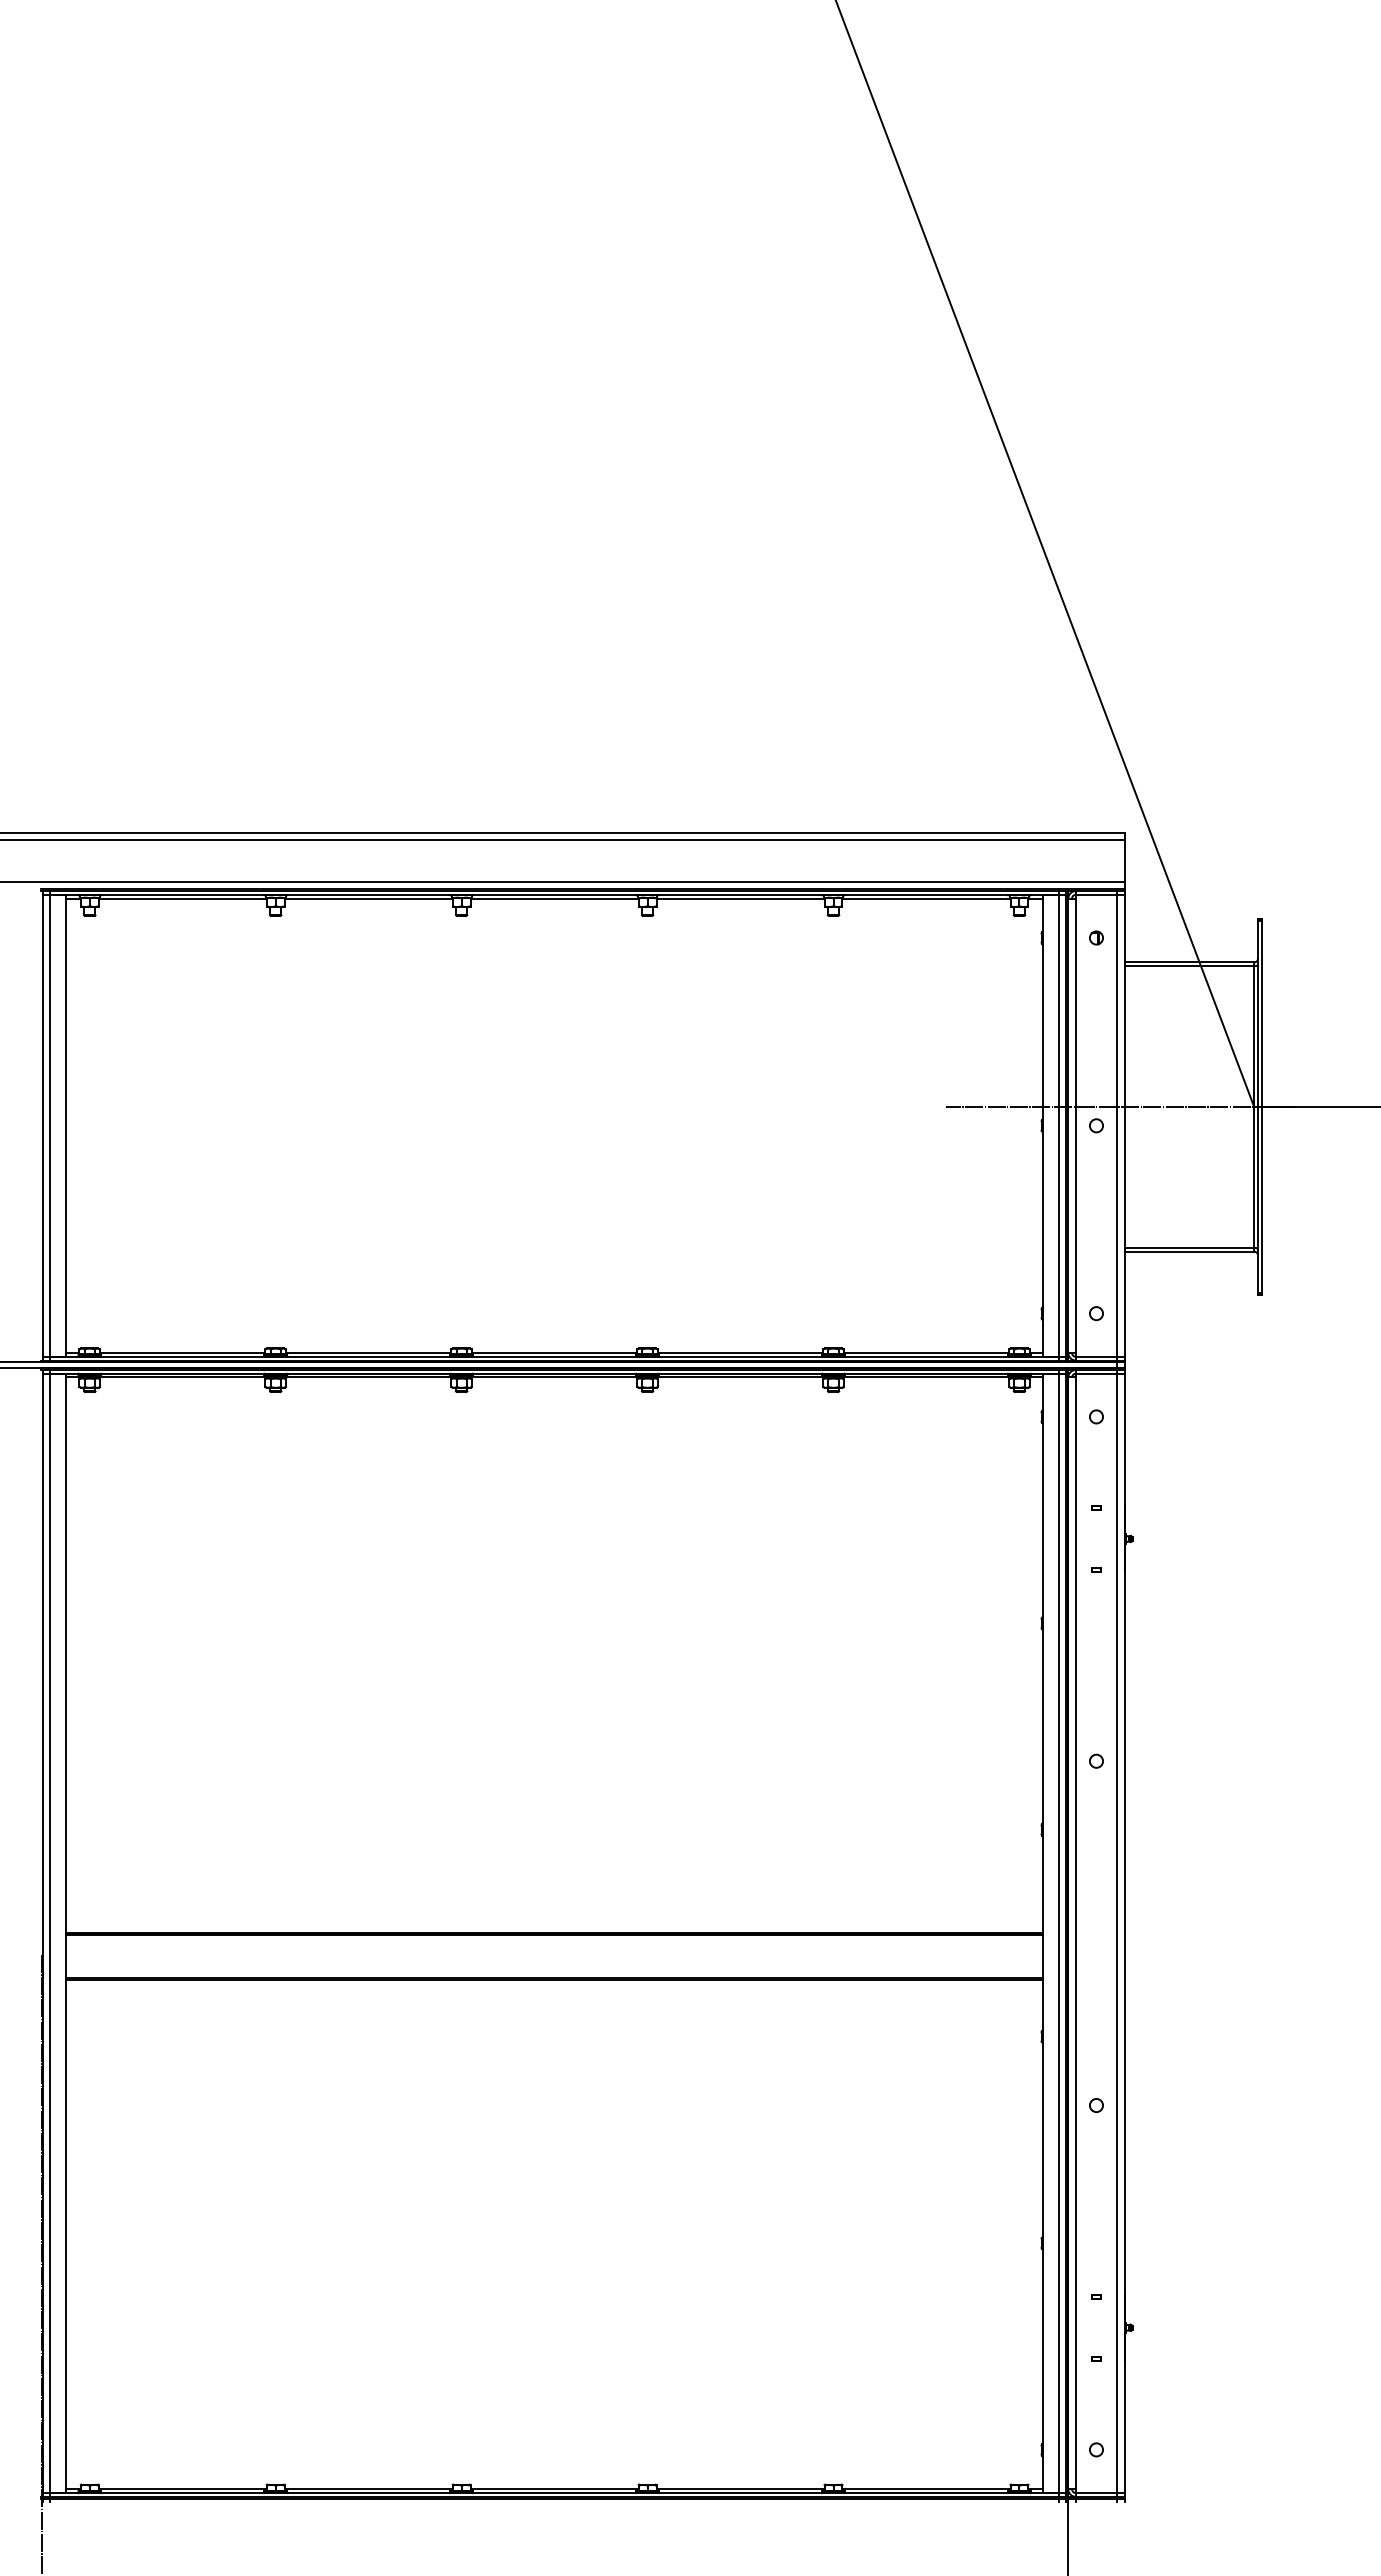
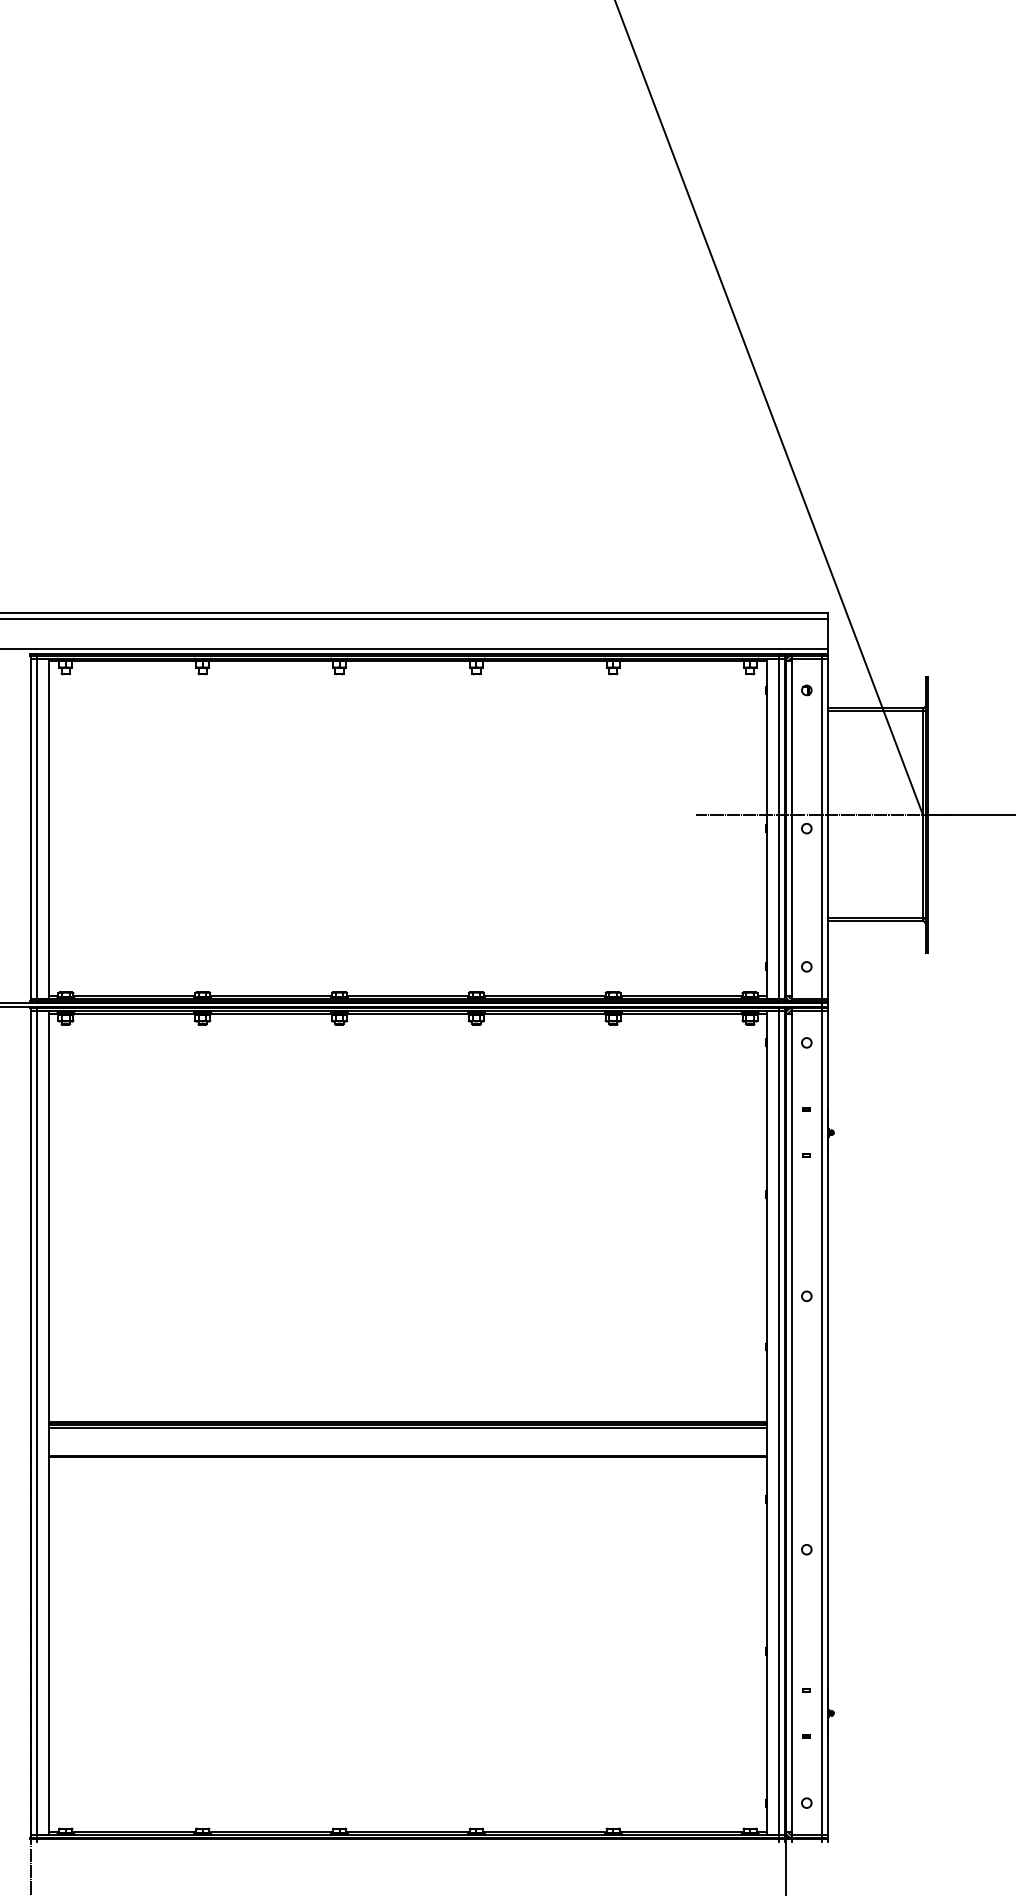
line: (554, 1940) -> (407, 1428), added

